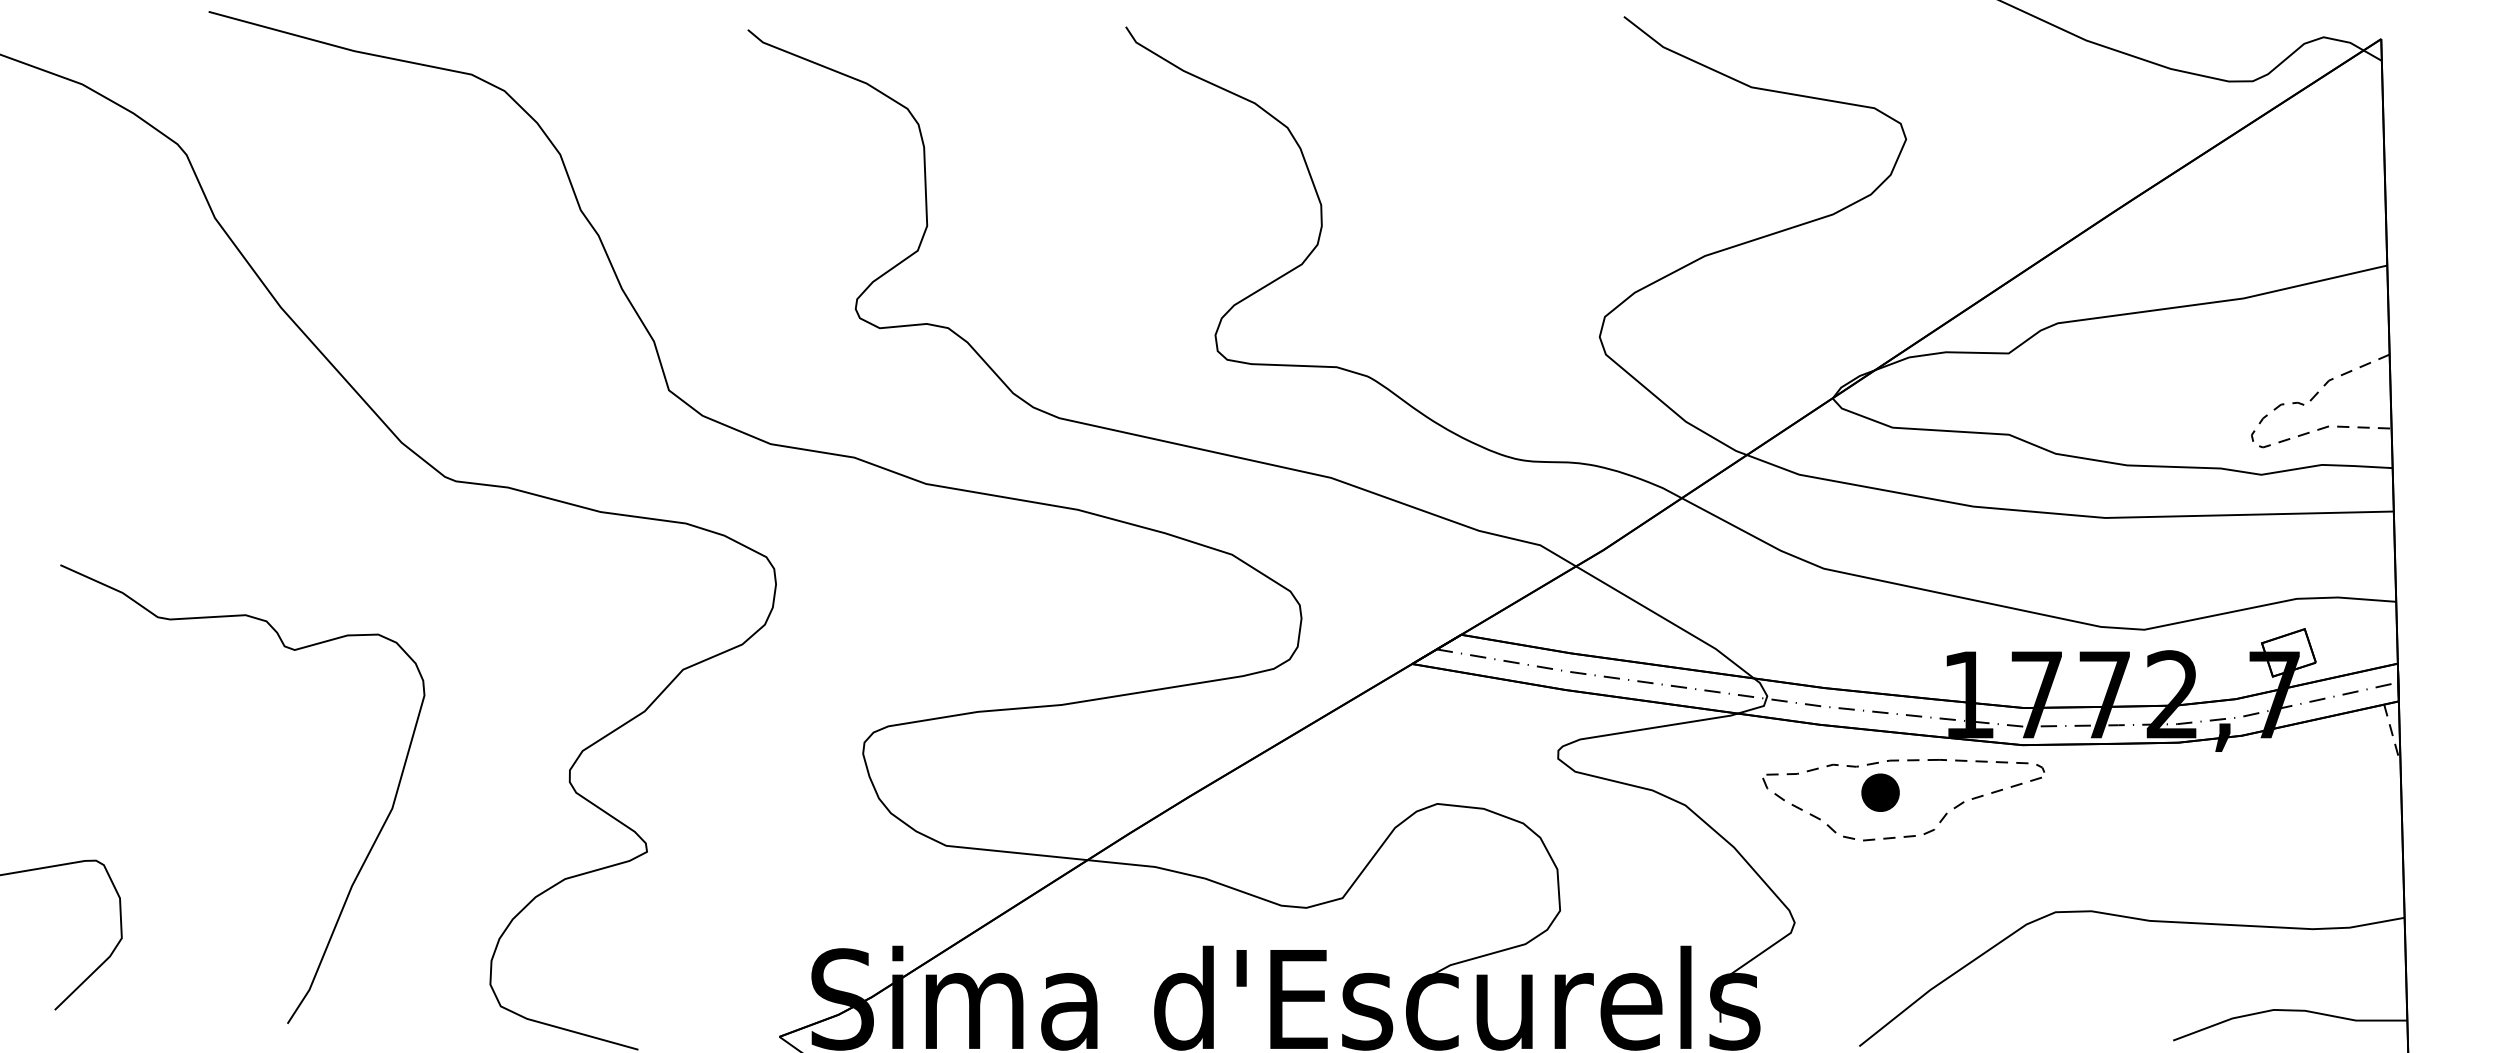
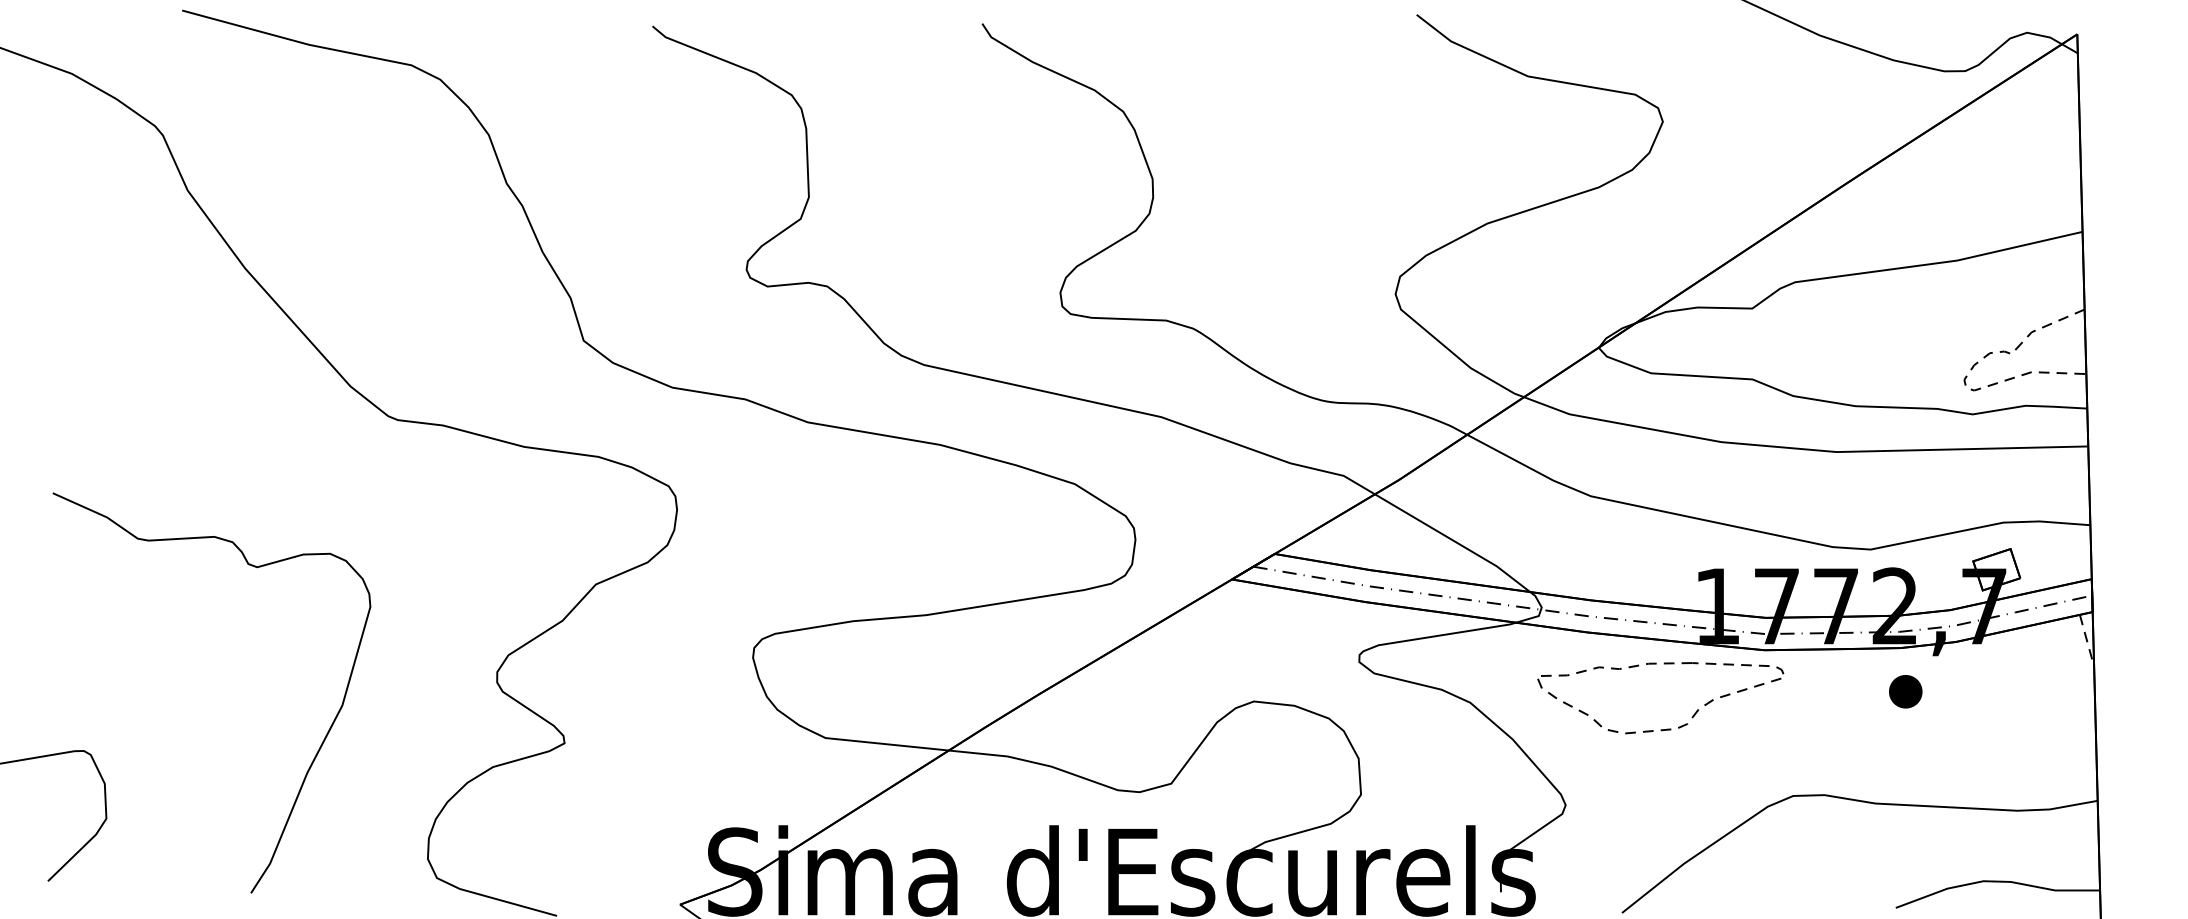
part: (1880, 792) -> (1905, 691), moved

